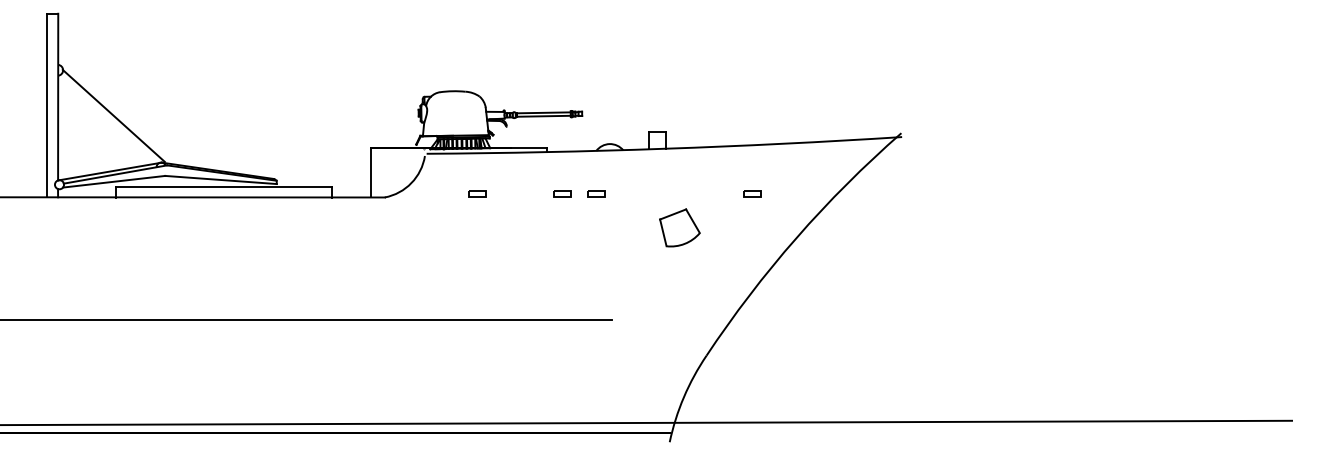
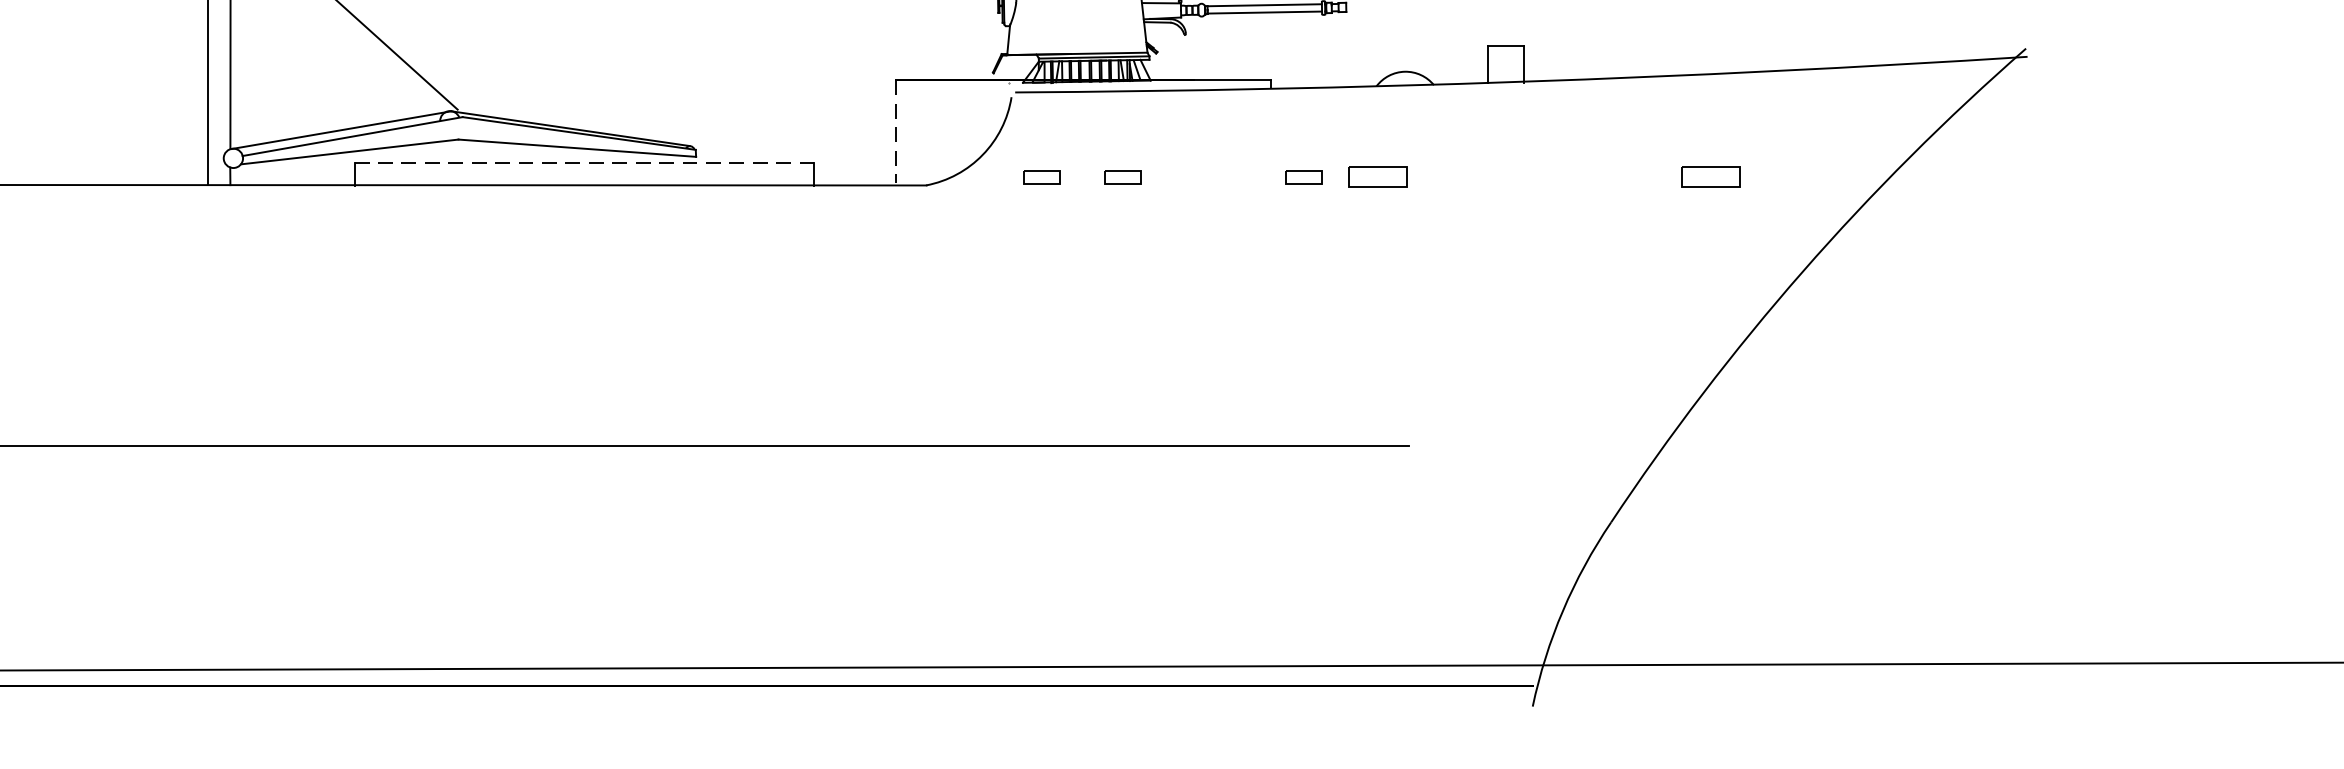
line: (370, 172) -> (895, 132), solid -> dashed
line: (224, 187) -> (584, 164), solid -> dashed
part: (439, 193) -> (1042, 176), added
part: (596, 193) -> (1376, 176), size x1.6
part: (752, 193) -> (1708, 176), size x1.6
part: (679, 227) -> (1553, 249), removed

